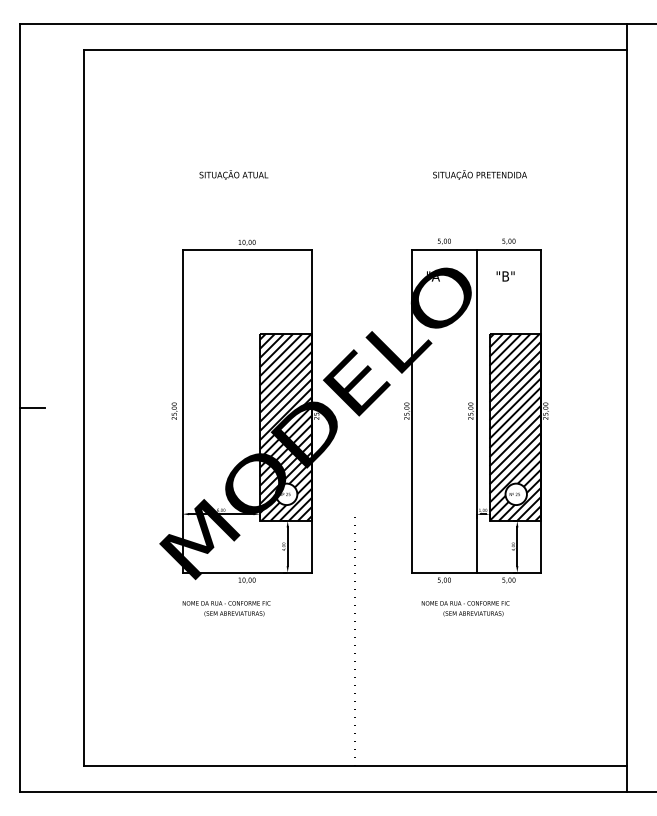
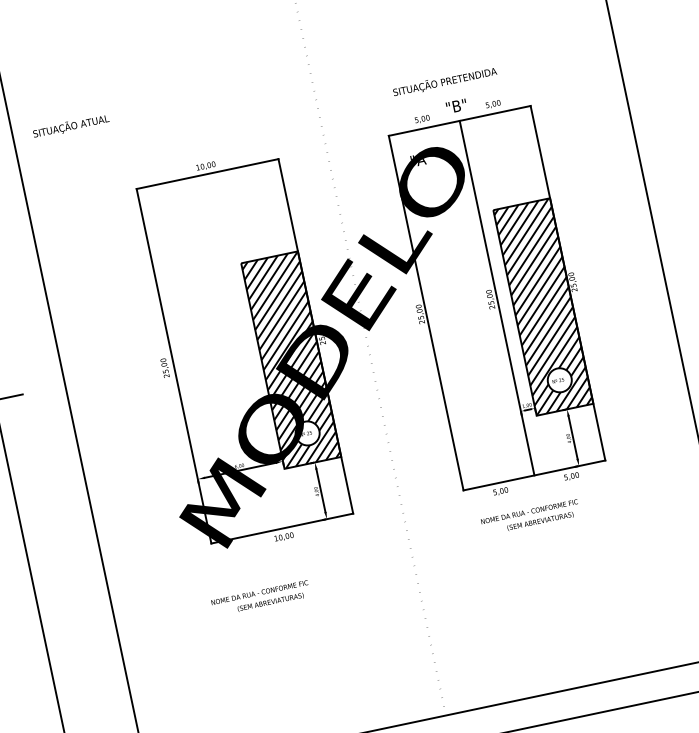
text: (233, 174) -> (70, 125), moved
text: (479, 174) -> (444, 81), moved
text: (505, 276) -> (456, 106), moved
text: (226, 608) -> (260, 598), moved

